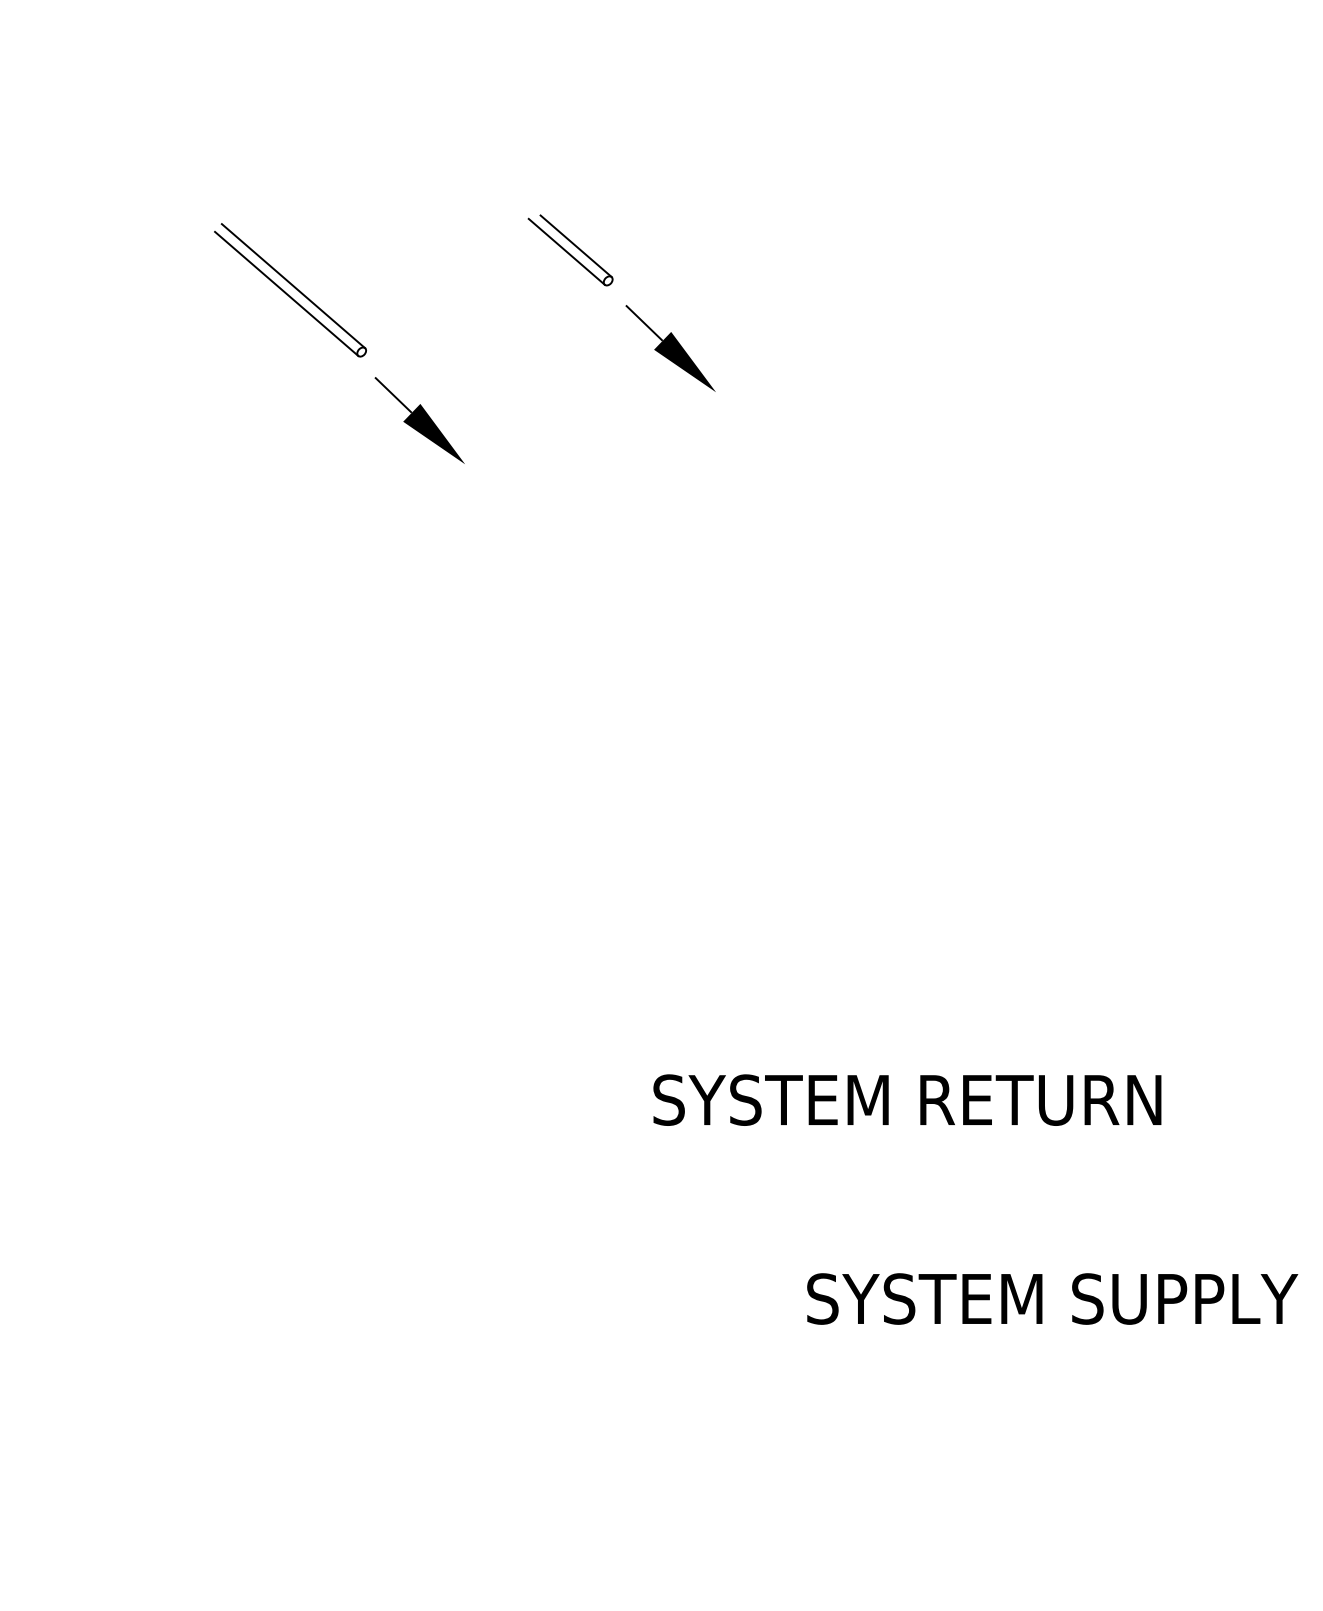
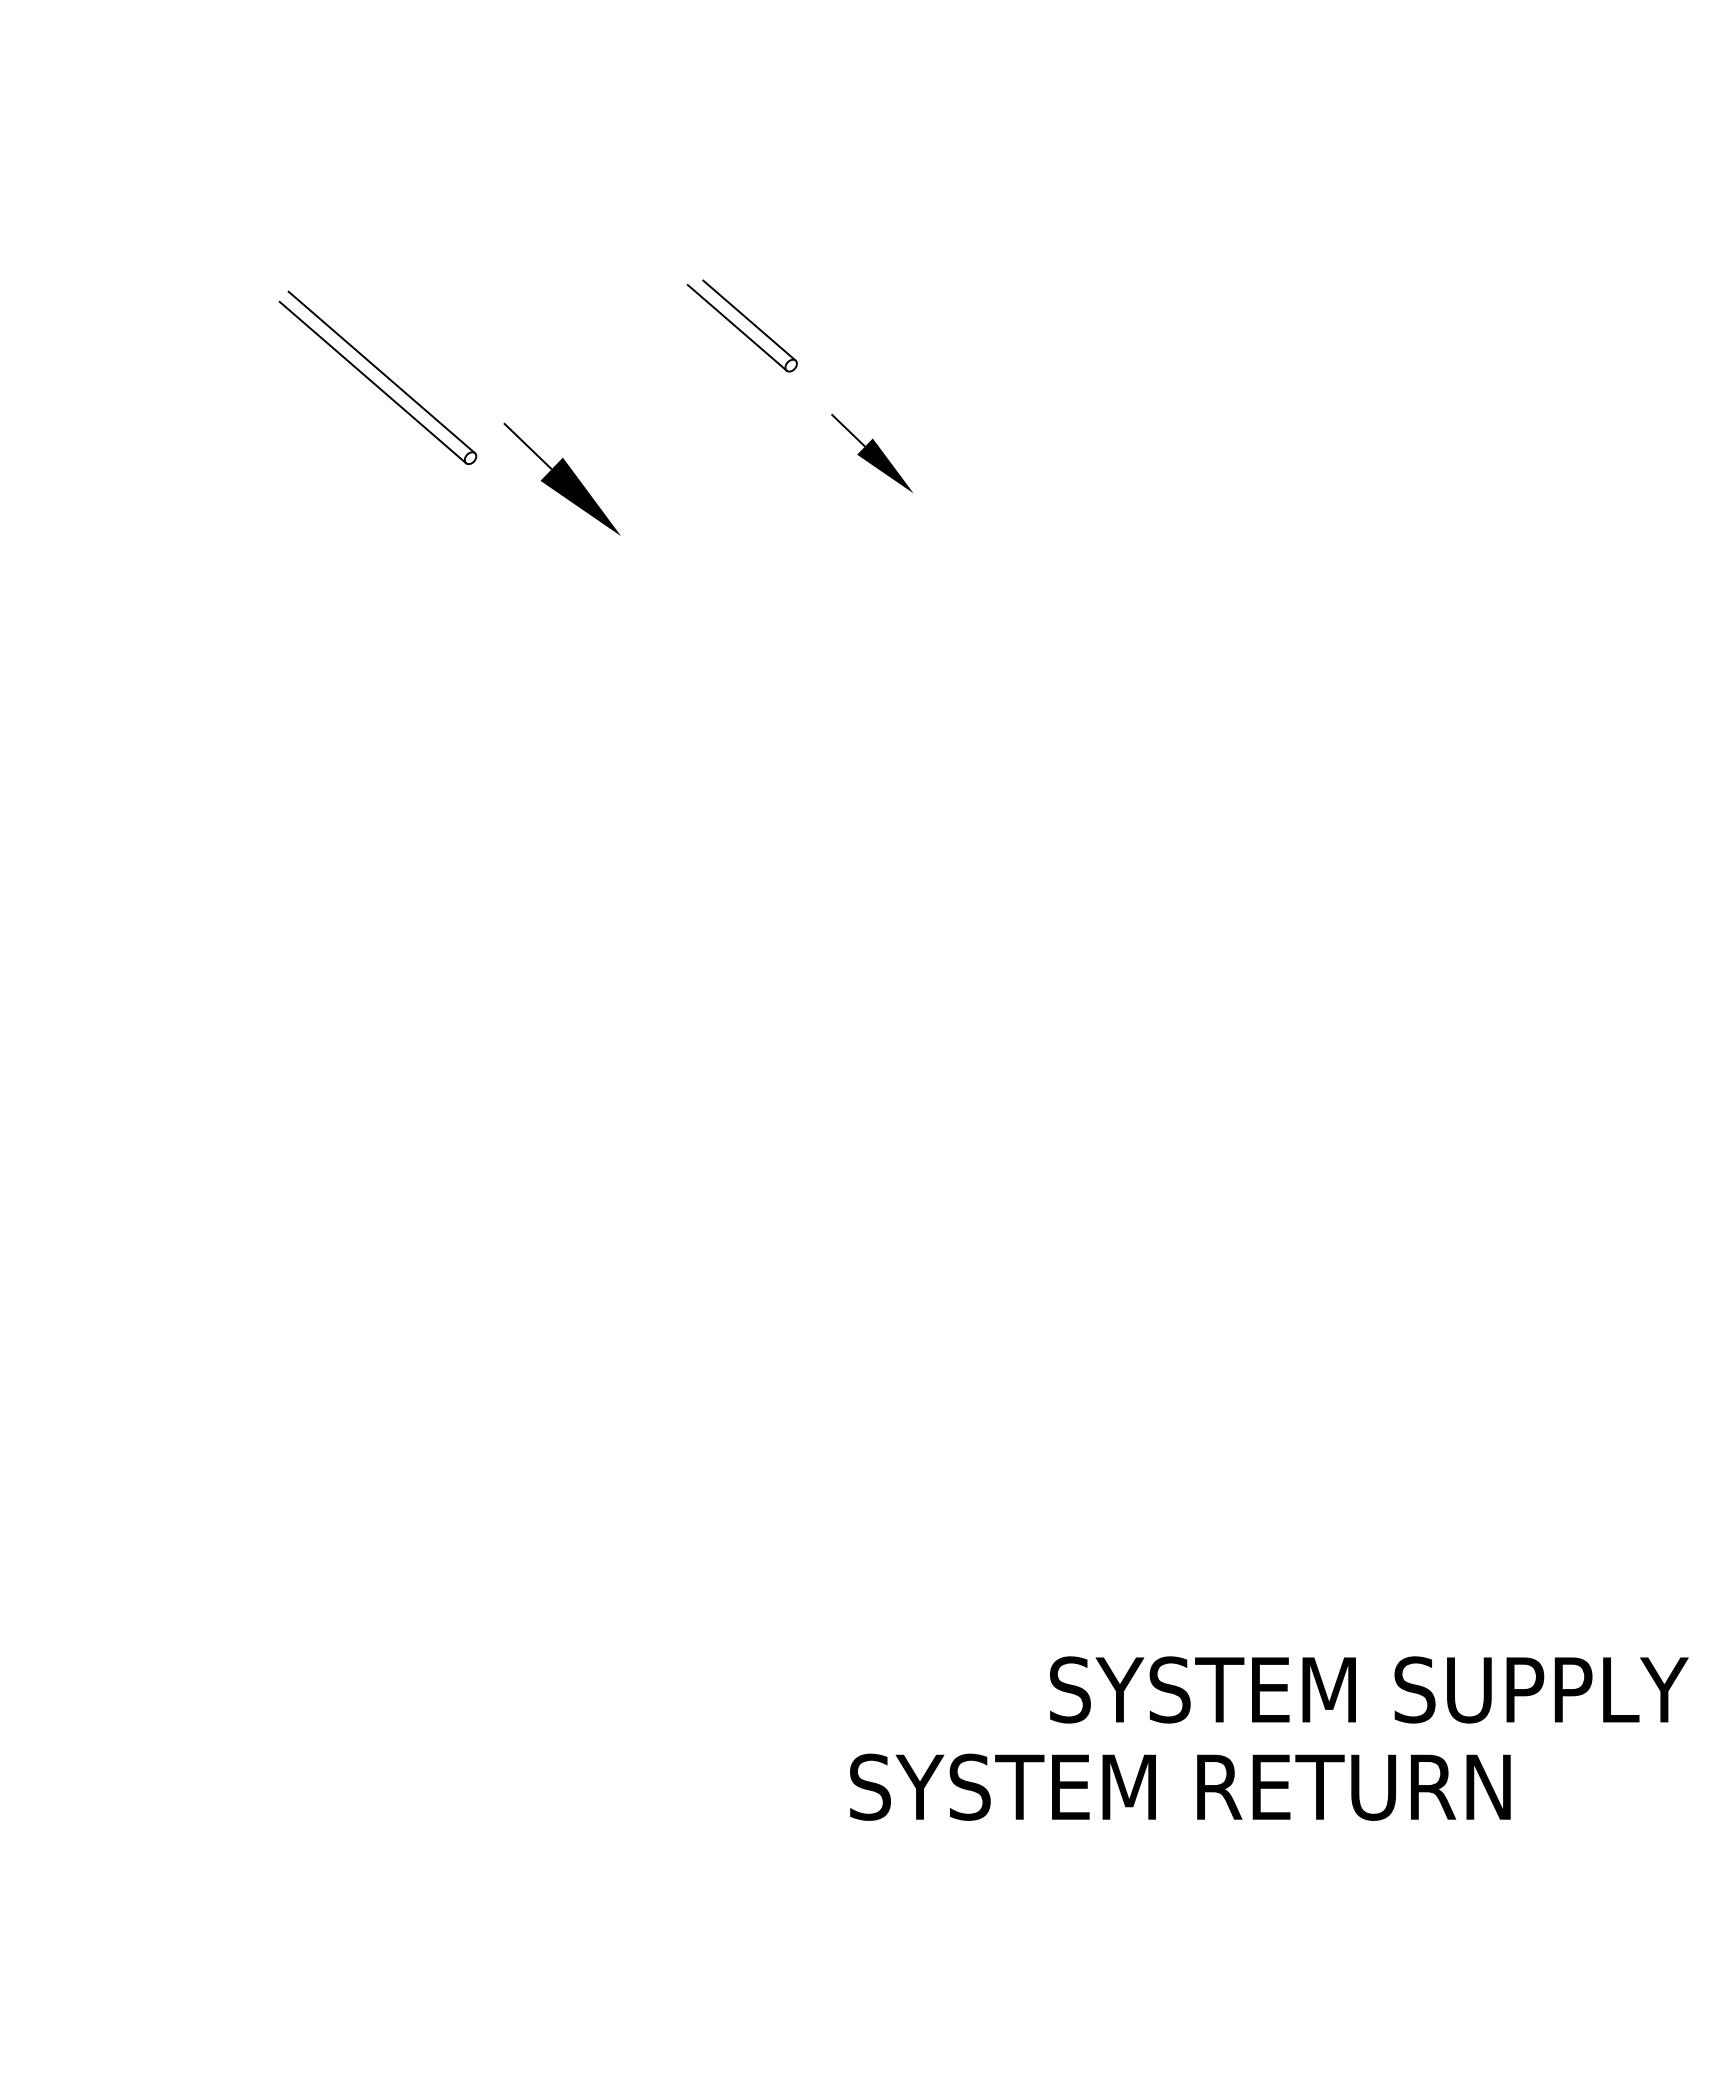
part: (669, 348) -> (871, 453), size x0.7
part: (419, 419) -> (561, 478), moved
text: (907, 1099) -> (1180, 1786), moved

